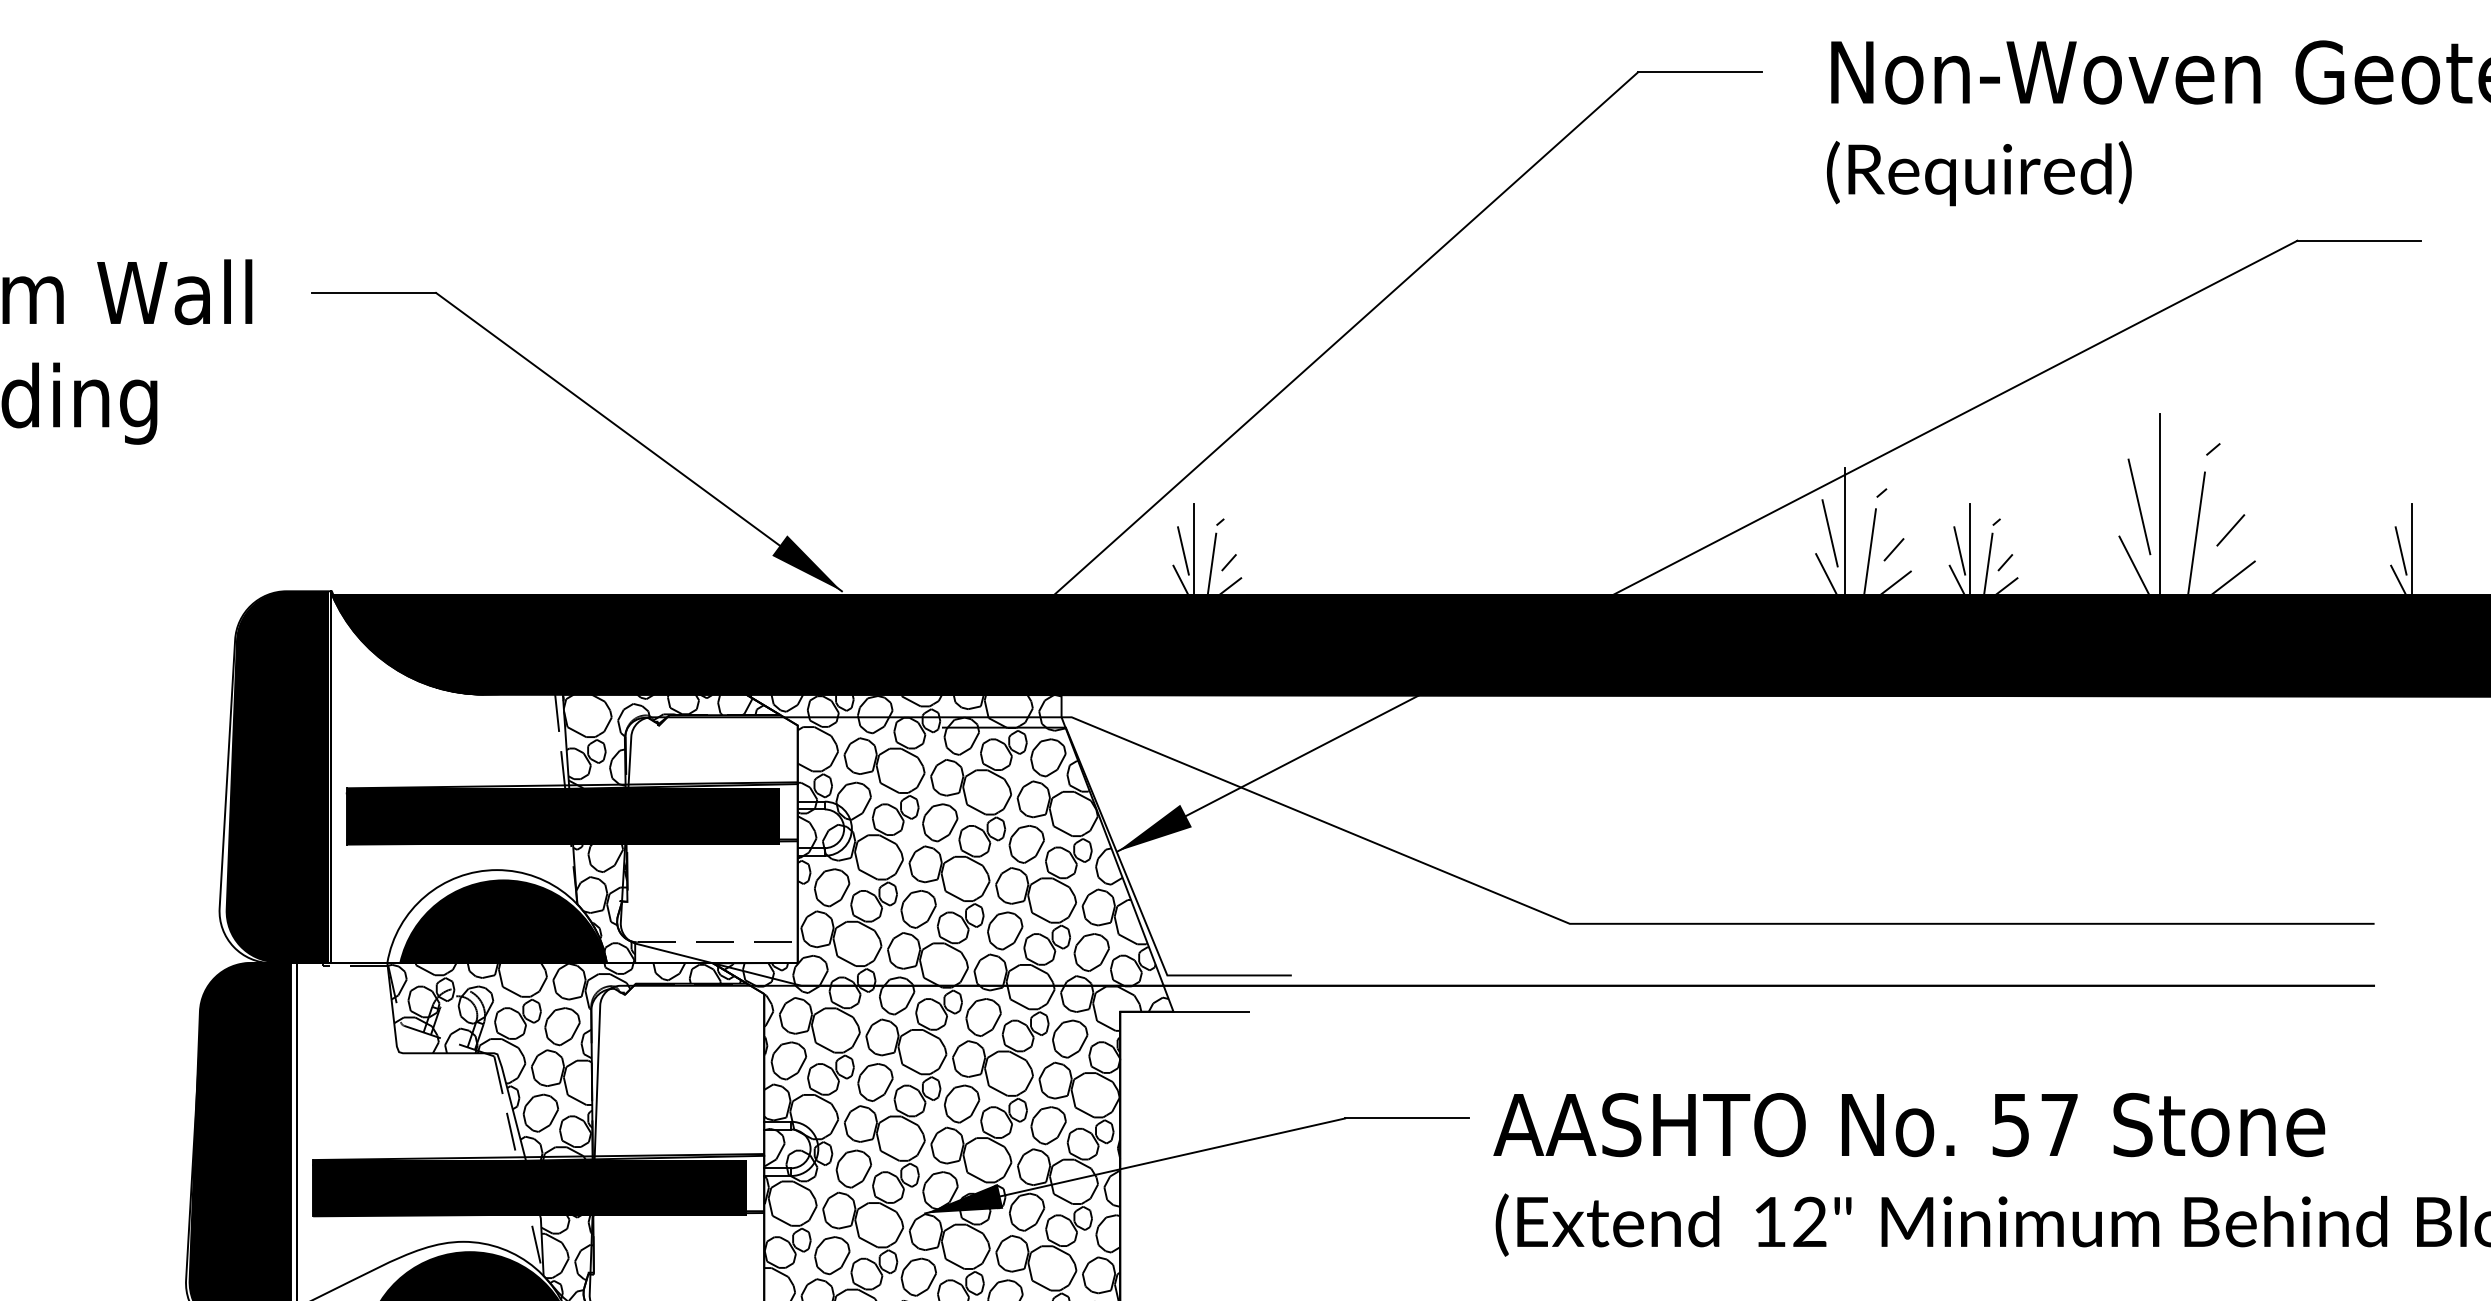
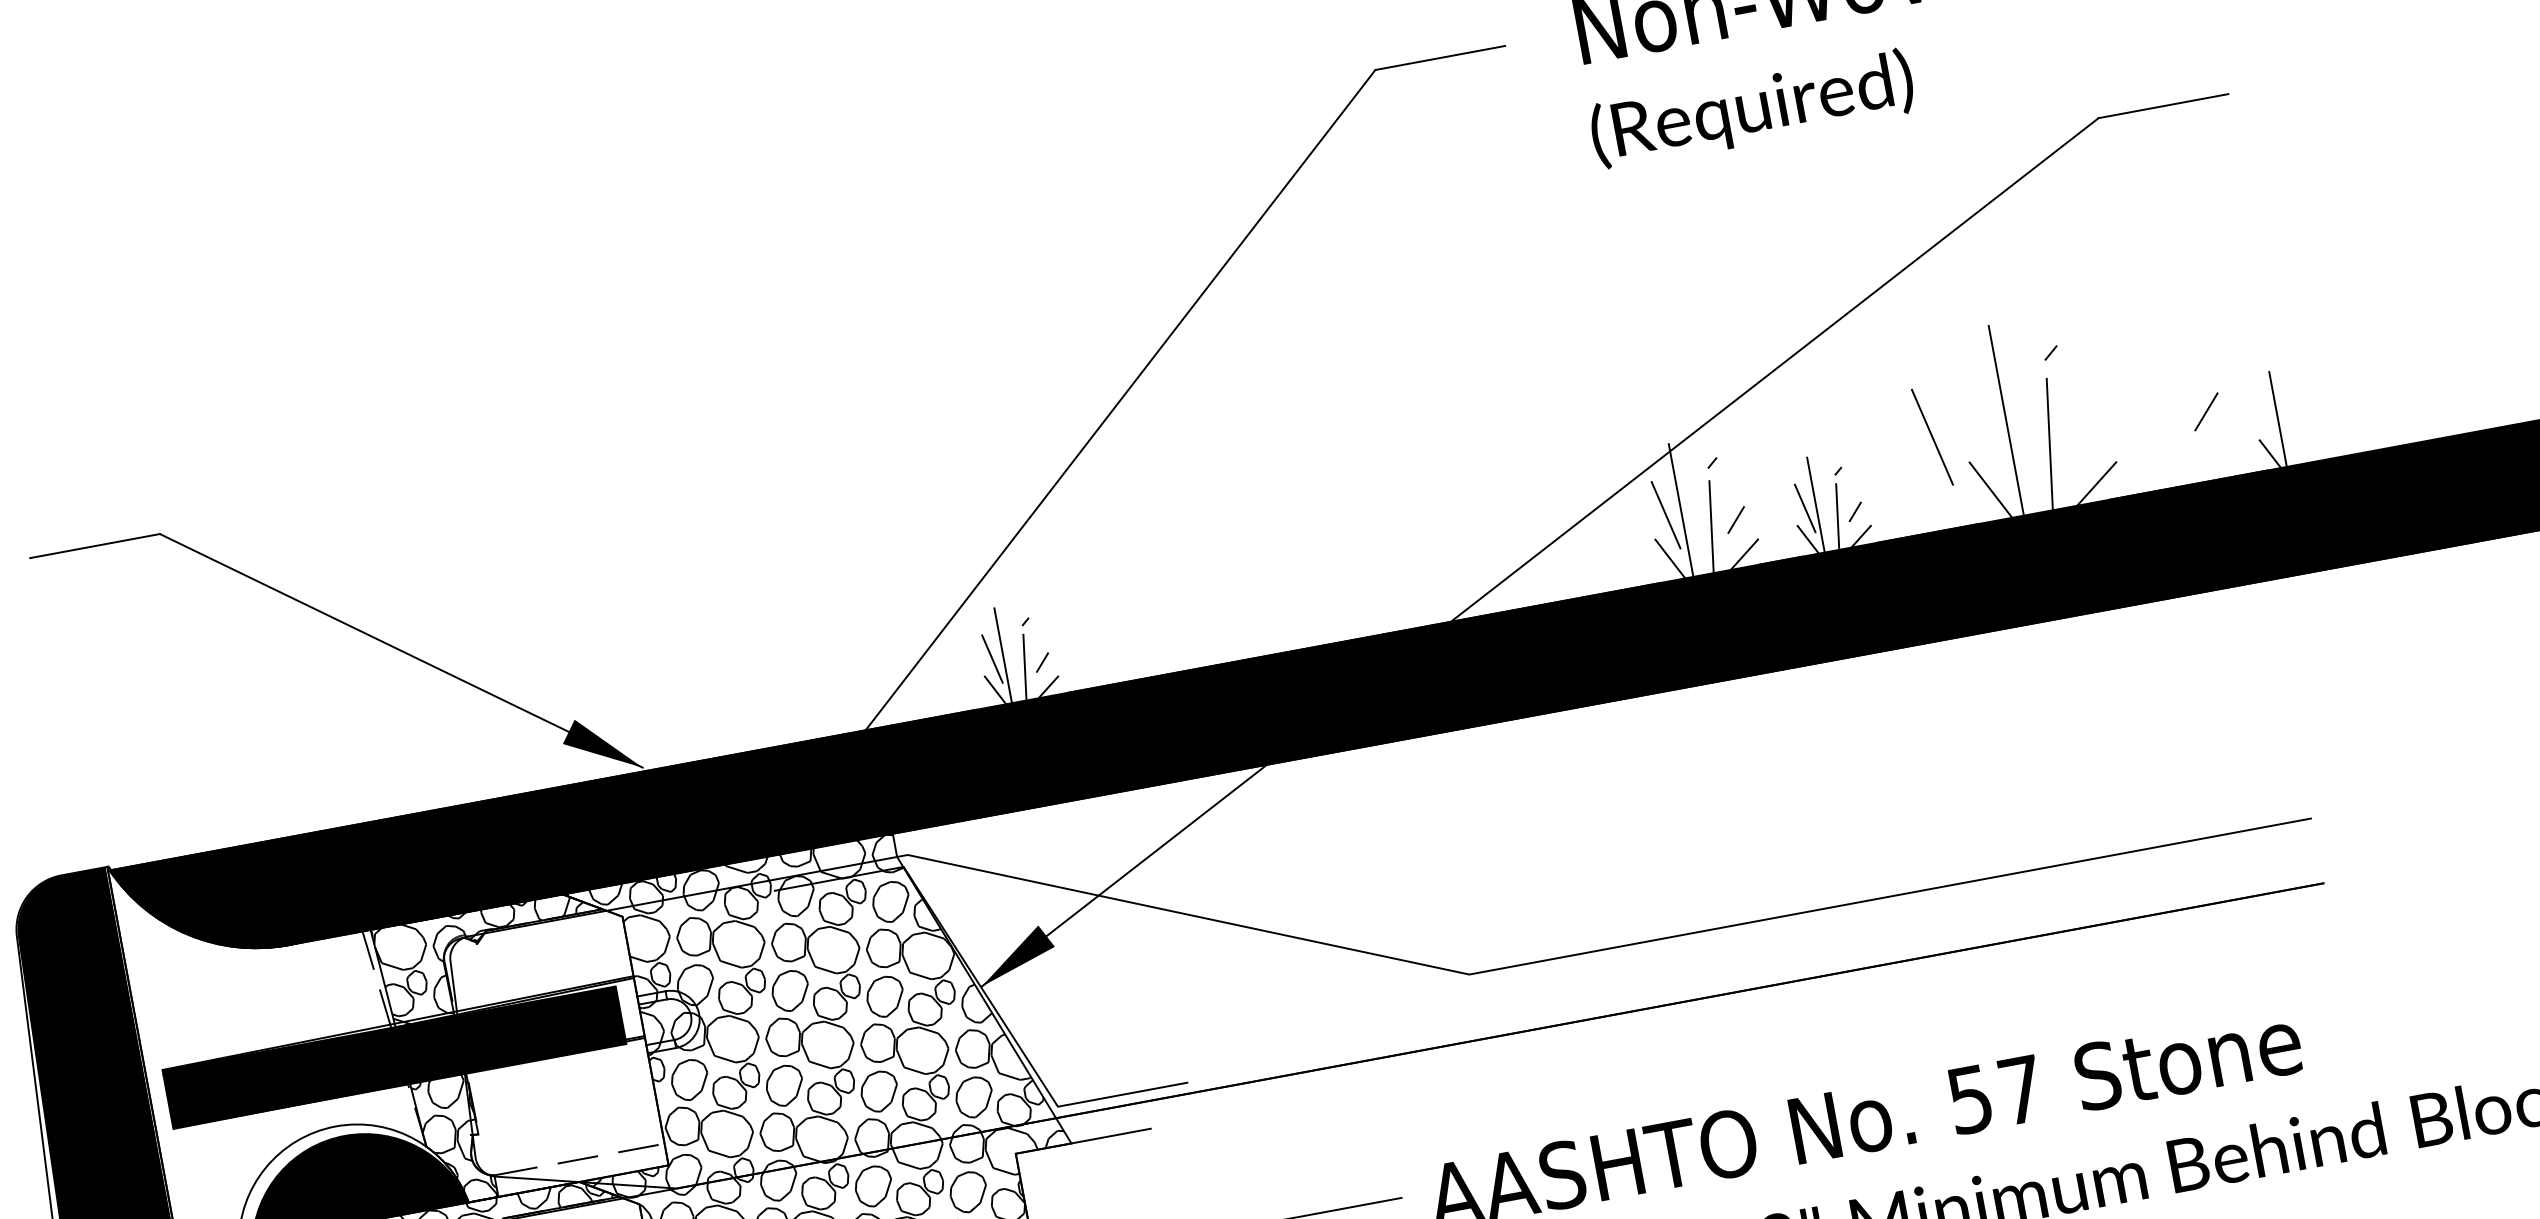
line: (2139, 506) -> (1932, 436), moved
line: (2230, 530) -> (2206, 412), moved
line: (2400, 550) -> (2266, 422), removed

